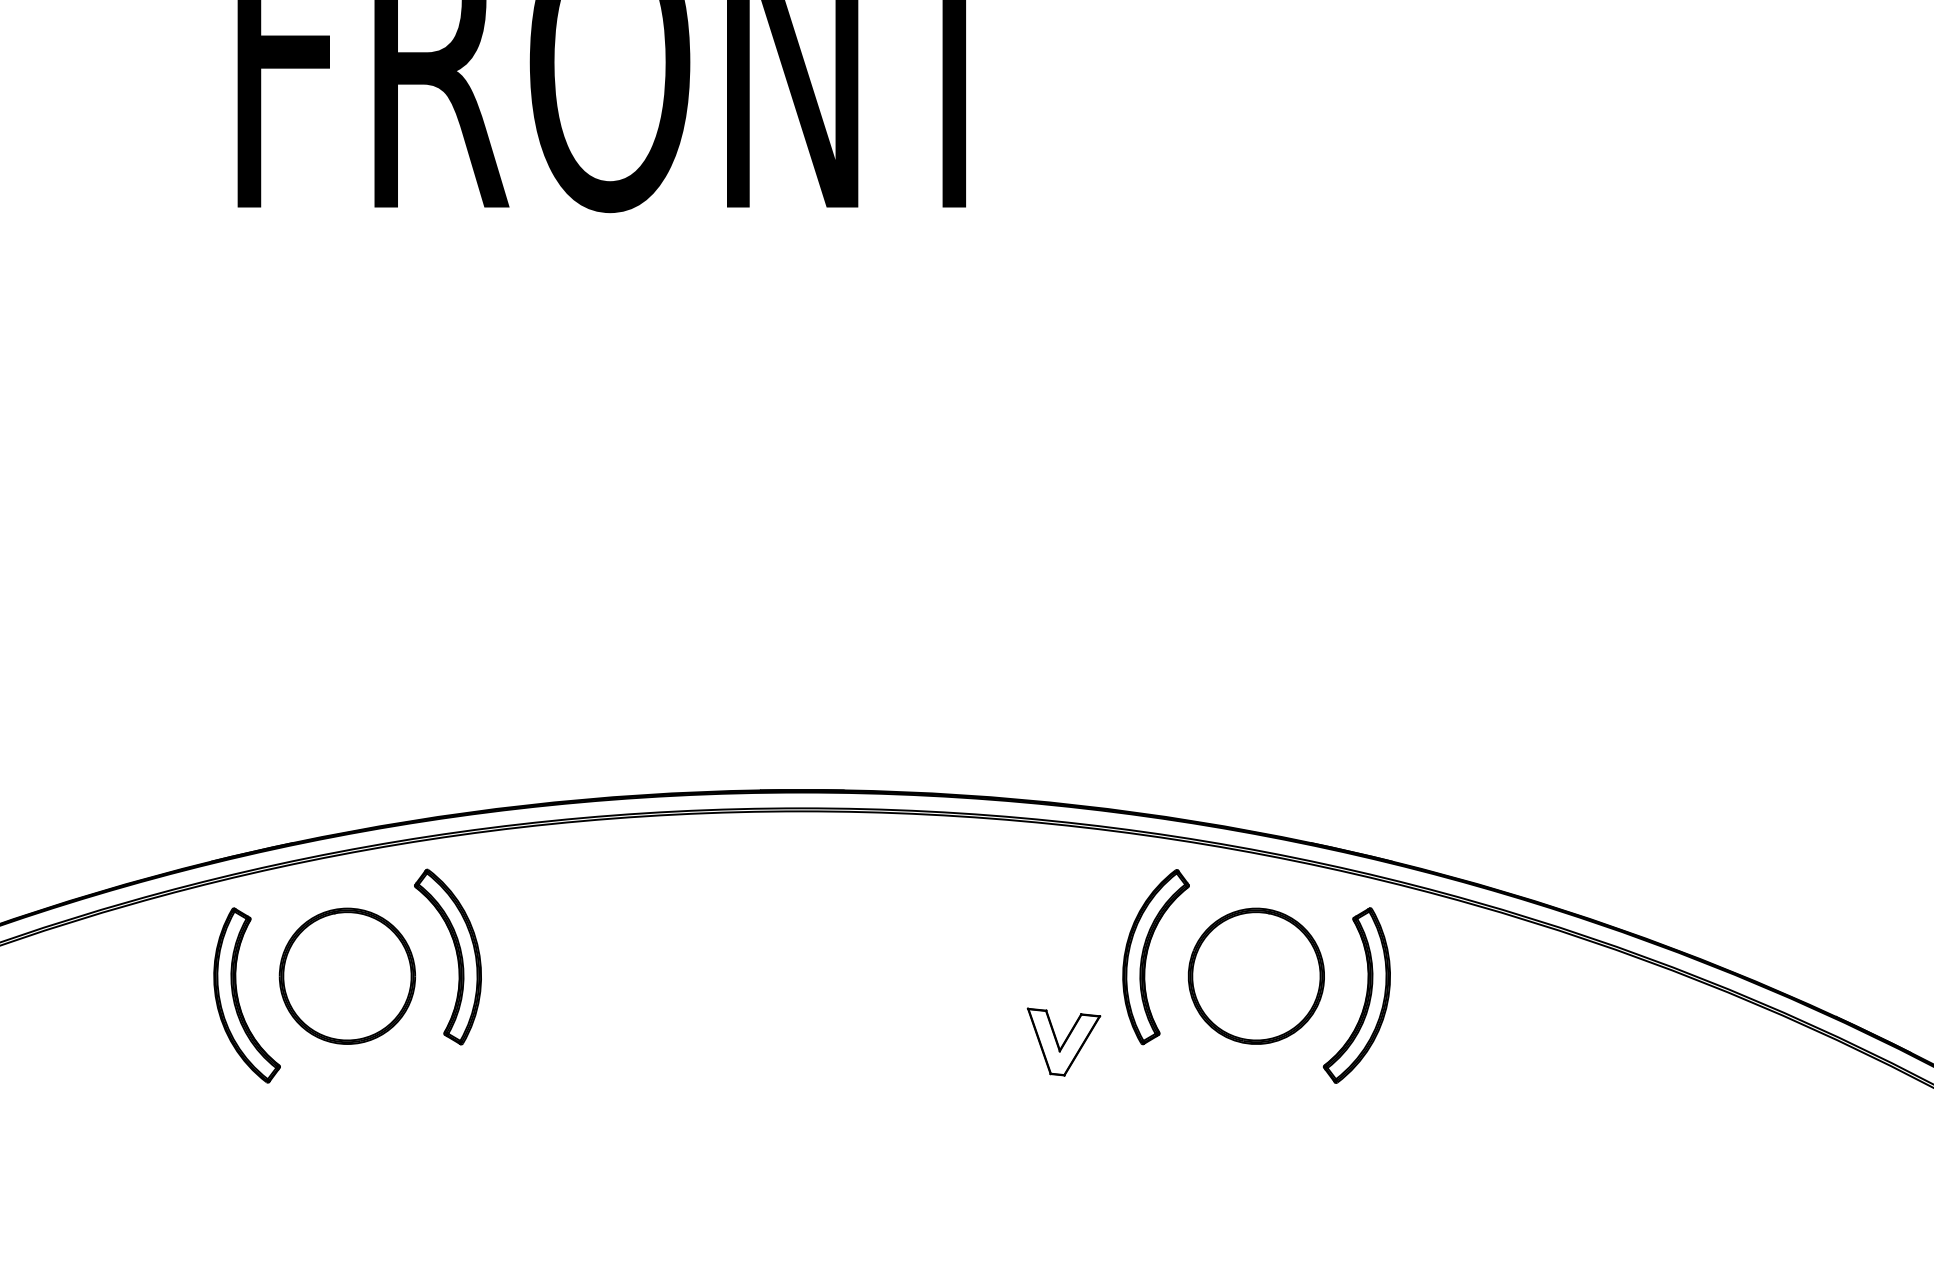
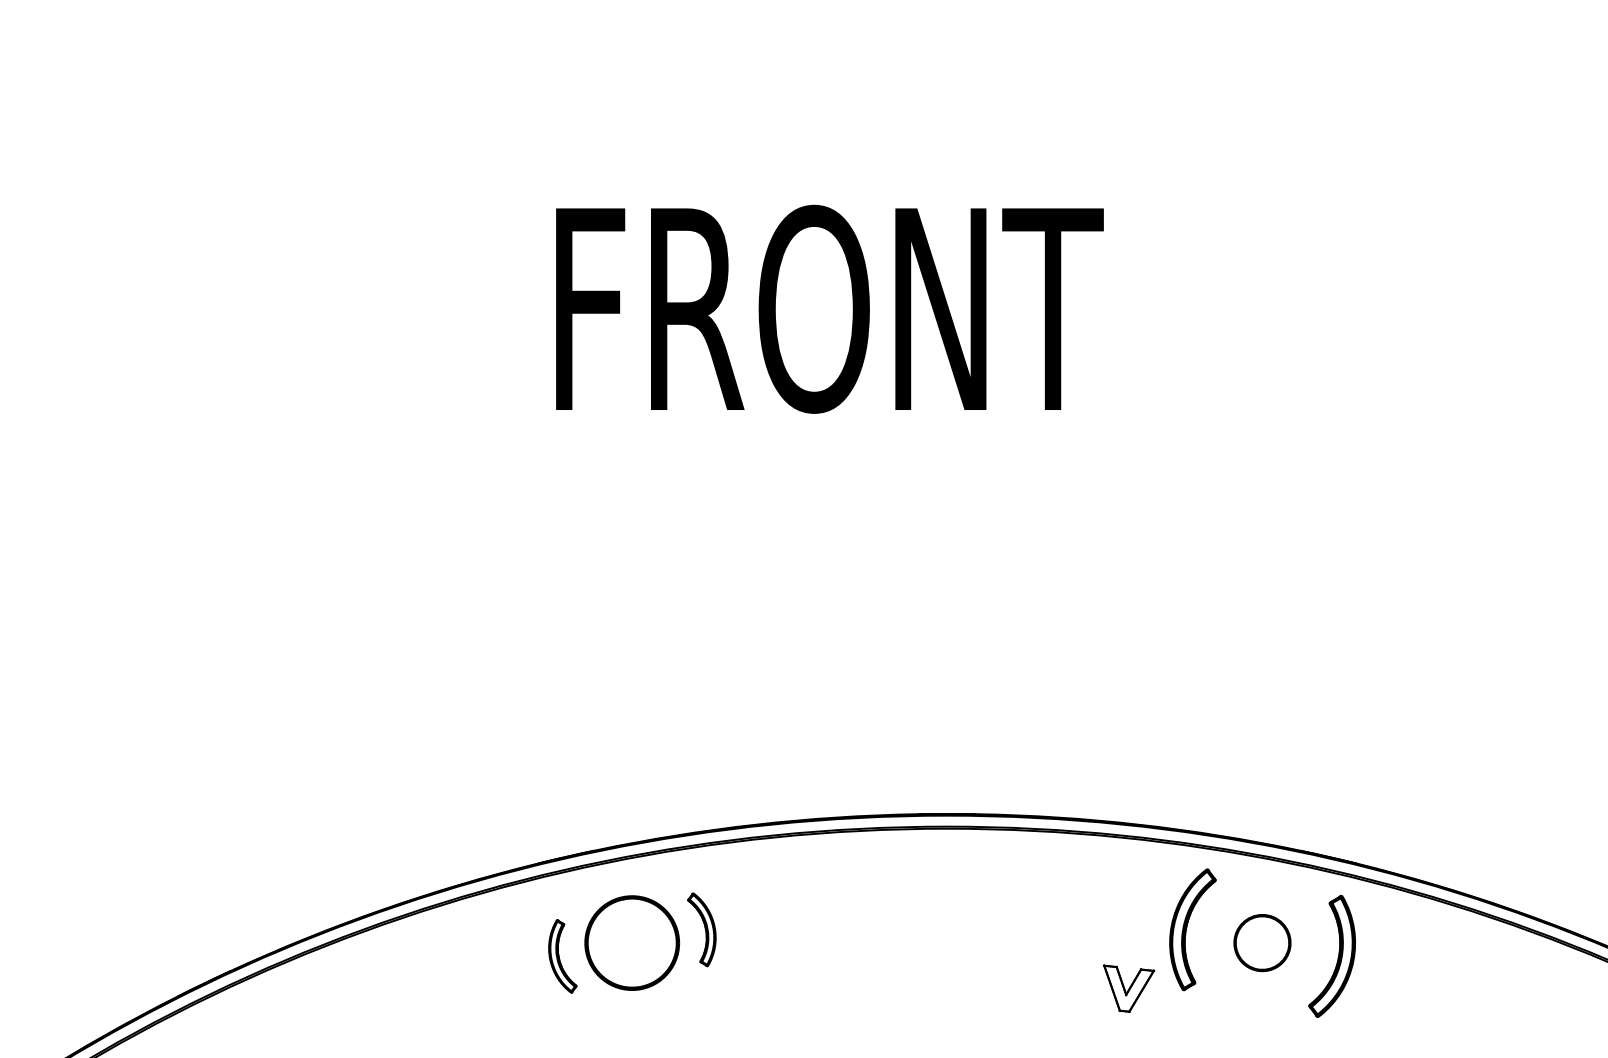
part: (447, 956) -> (701, 929), size x0.6
part: (1256, 975) -> (1262, 942), size x0.6
part: (246, 995) -> (562, 956), size x0.6

